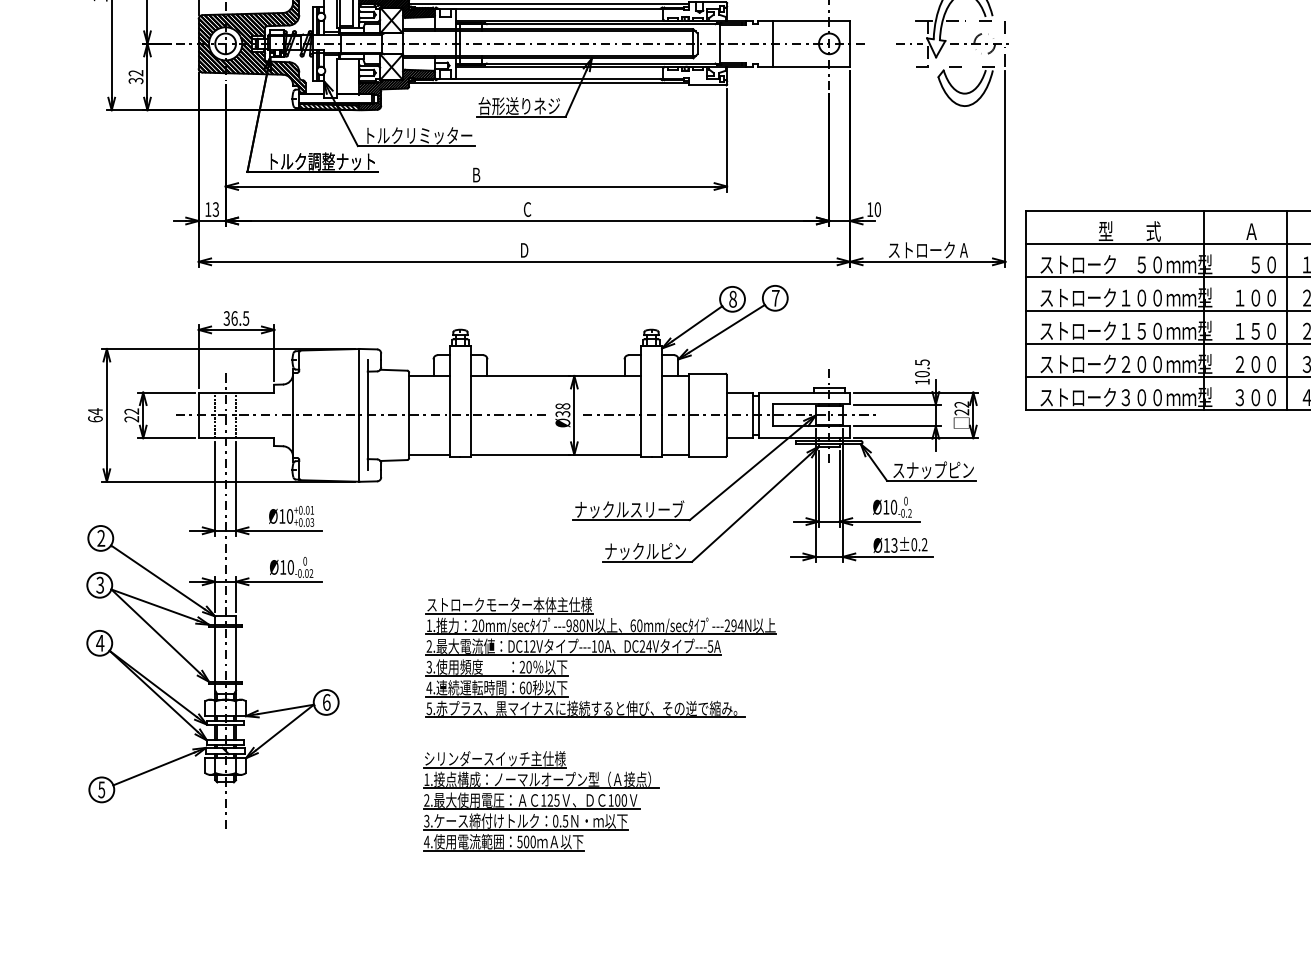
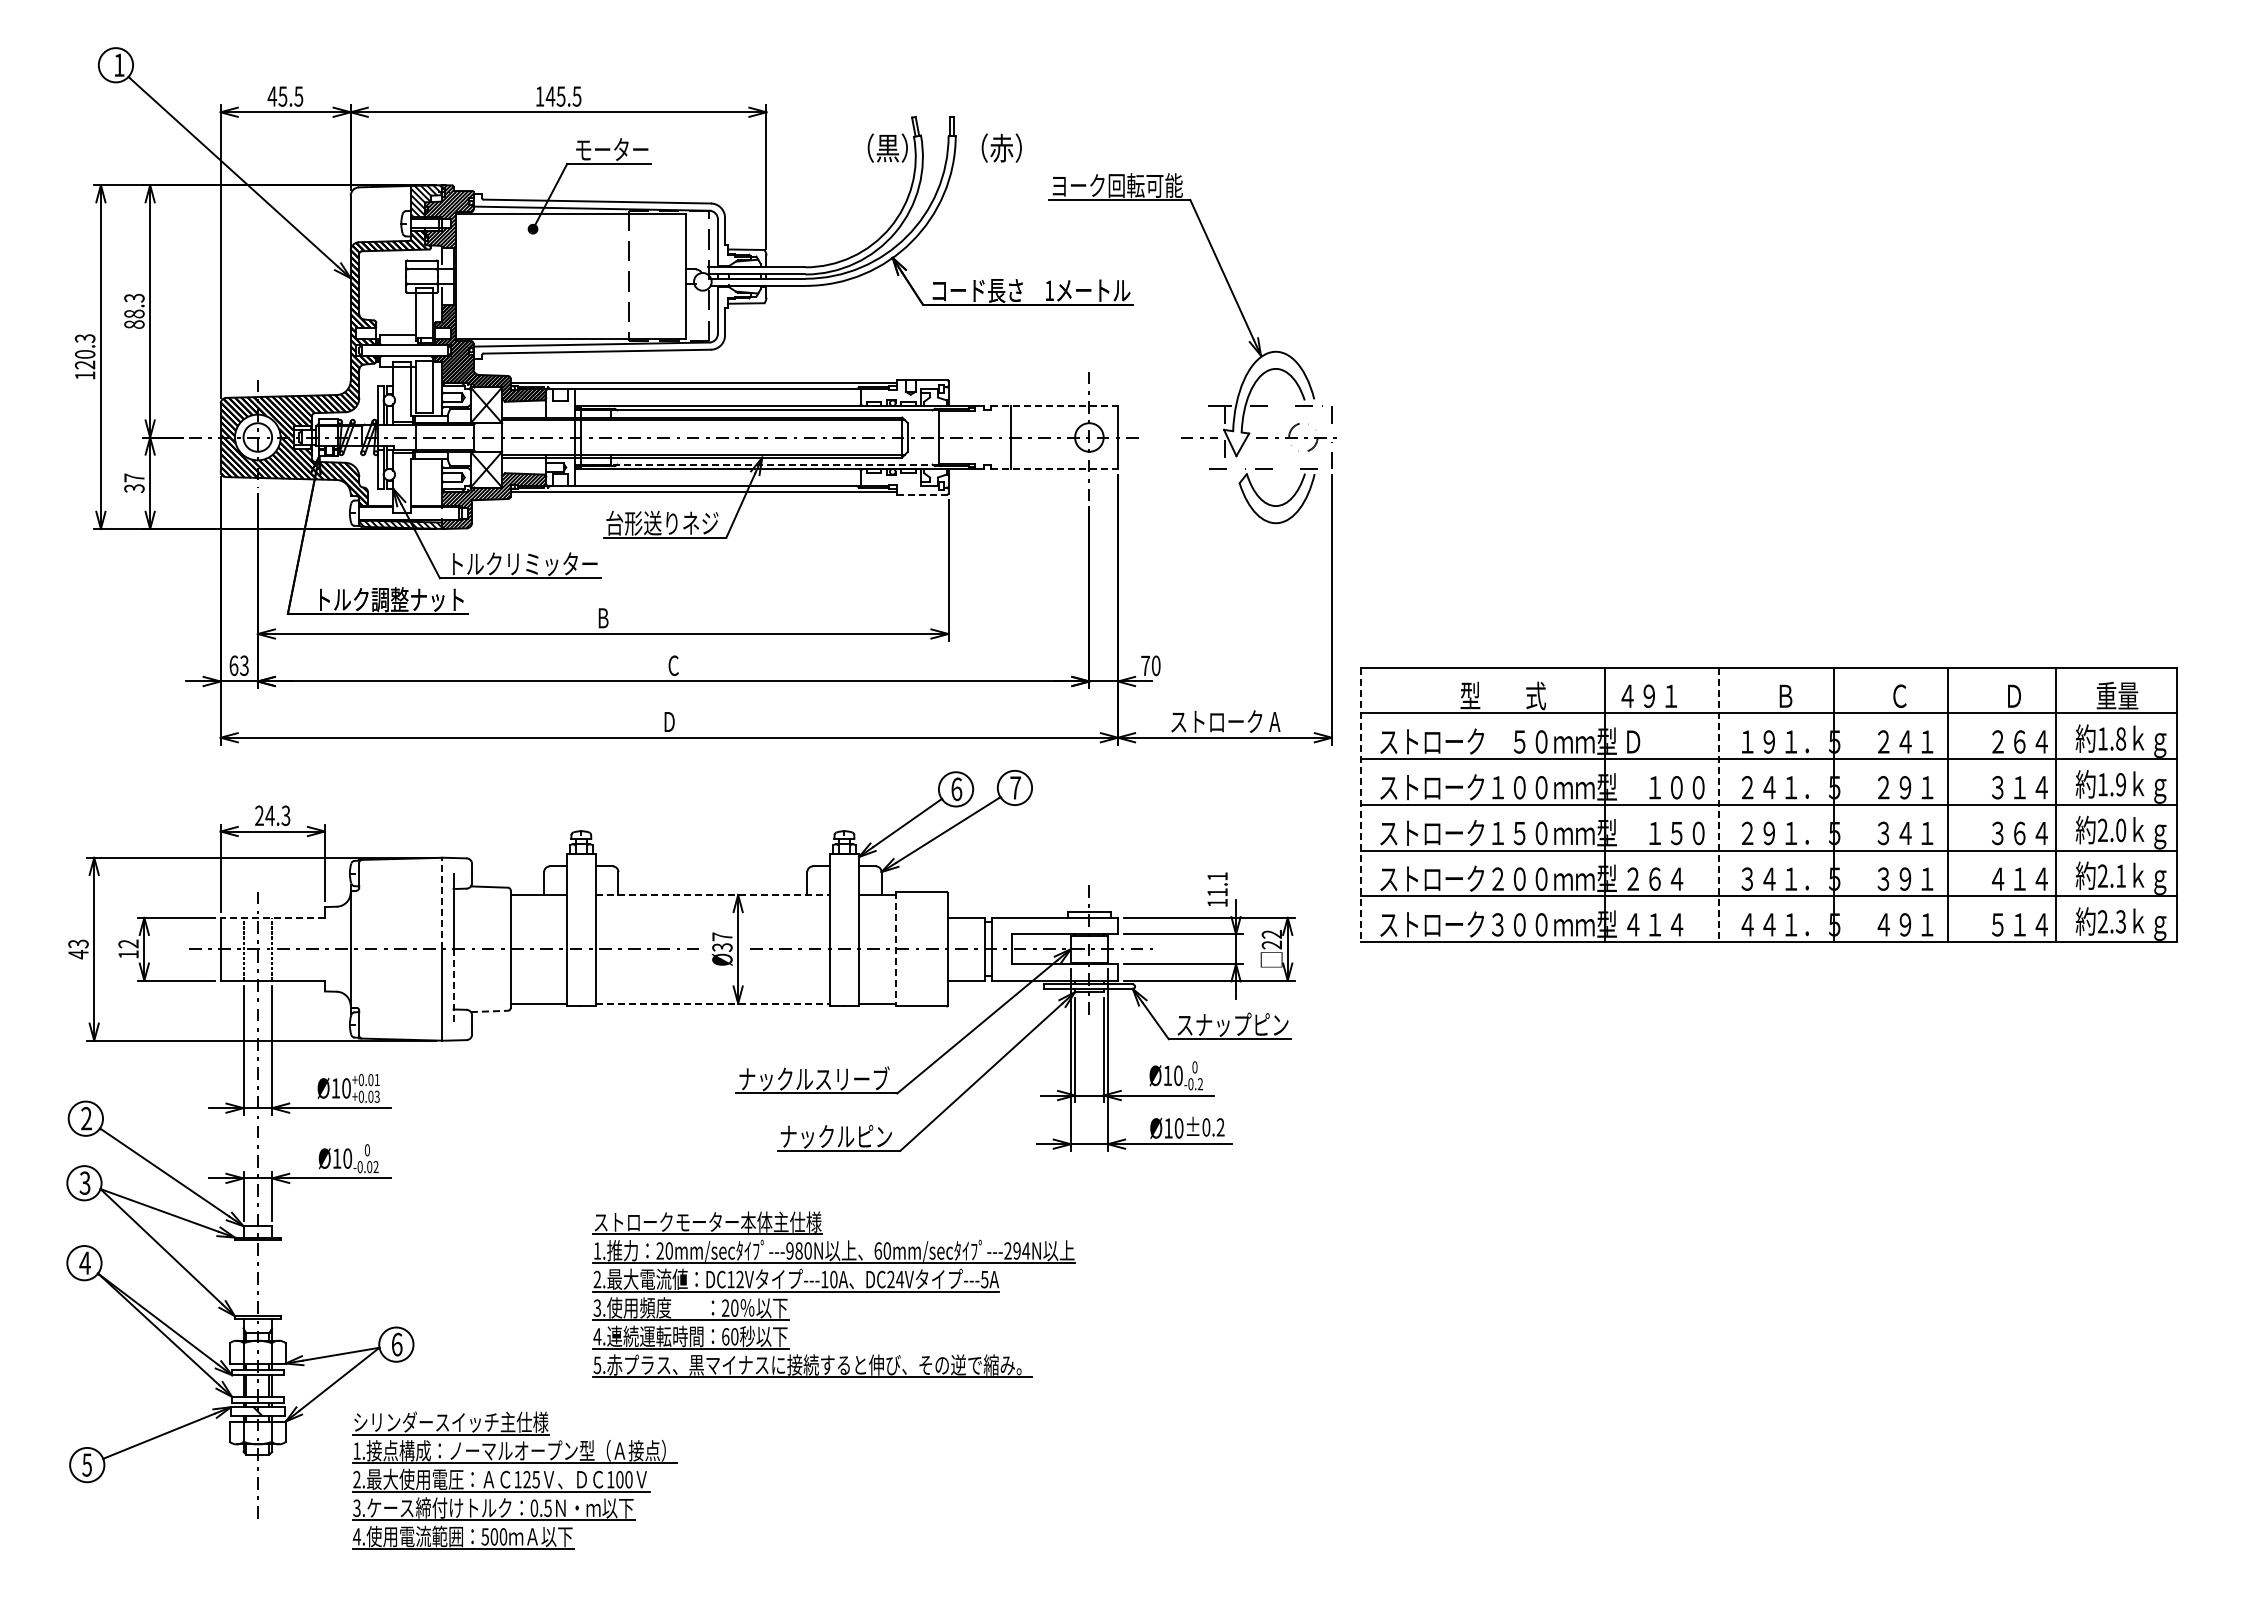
line: (804, 21) -> (1055, 406), solid -> dashed
line: (589, 63) -> (759, 464), solid -> dashed
line: (804, 66) -> (1055, 468), solid -> dashed
text: (136, 72) -> (134, 477), 32 -> 37
line: (708, 85) -> (922, 494), solid -> dashed
text: (207, 209) -> (233, 665), 13 -> 63
text: (870, 209) -> (1145, 665), 10 -> 70
text: (1235, 231) -> (1649, 695), Ａ -> ４９１
text: (1247, 264) -> (1665, 741), ５０ -> Ｄ
text: (732, 298) -> (956, 788), 8 -> 6
line: (1026, 311) -> (1360, 805), solid -> dashed
line: (1286, 311) -> (1719, 805), solid -> dashed
text: (236, 318) -> (272, 815), 36.5 -> 24.3
text: (1247, 364) -> (1665, 878), ２００ -> ２６４
text: (922, 368) -> (1217, 884), 10.5 -> 11.1
line: (556, 375) -> (713, 894), solid -> dashed
line: (359, 382) -> (442, 903), solid -> dashed
line: (236, 392) -> (272, 917), solid -> dashed
text: (1247, 397) -> (1665, 924), ３００ -> ４１４
text: (562, 406) -> (722, 936), Ø38 -> Ø37
text: (95, 415) -> (78, 949), 64 -> 43
line: (688, 415) -> (895, 949), solid -> dashed
text: (131, 419) -> (128, 954), 22 -> 12
line: (367, 443) -> (453, 987), solid -> dashed
line: (556, 454) -> (713, 1003), solid -> dashed
line: (393, 460) -> (489, 1011), solid -> dashed
text: (894, 545) -> (1178, 1128), Ø13 -> Ø10
line: (215, 654) -> (243, 1278), removed
line: (236, 654) -> (272, 1278), removed
part: (600, 657) -> (833, 1294), moved
part: (541, 801) -> (514, 1480), moved

